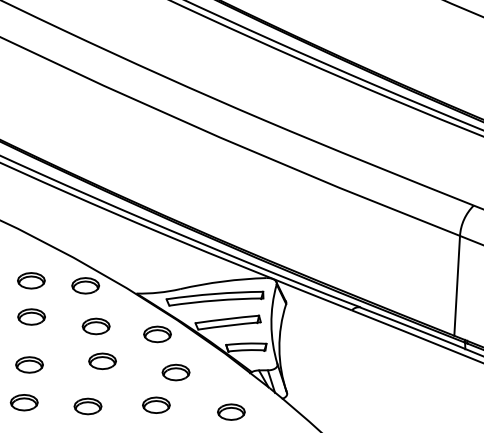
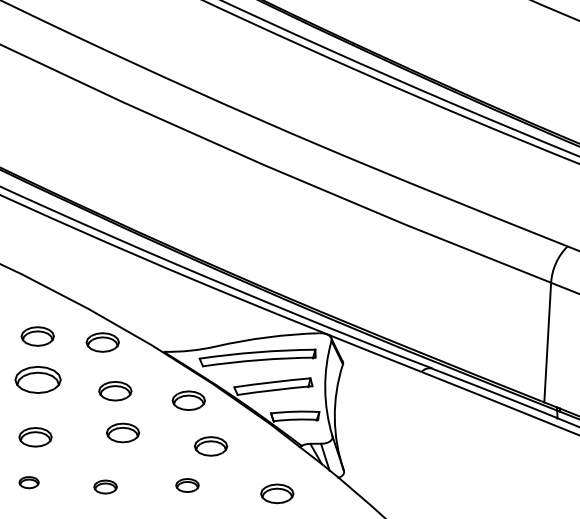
part: (31, 316) -> (37, 379), size x1.4
part: (23, 402) -> (28, 482), size x0.6
part: (156, 404) -> (187, 484), size x0.7
part: (87, 406) -> (104, 487), size x0.7

